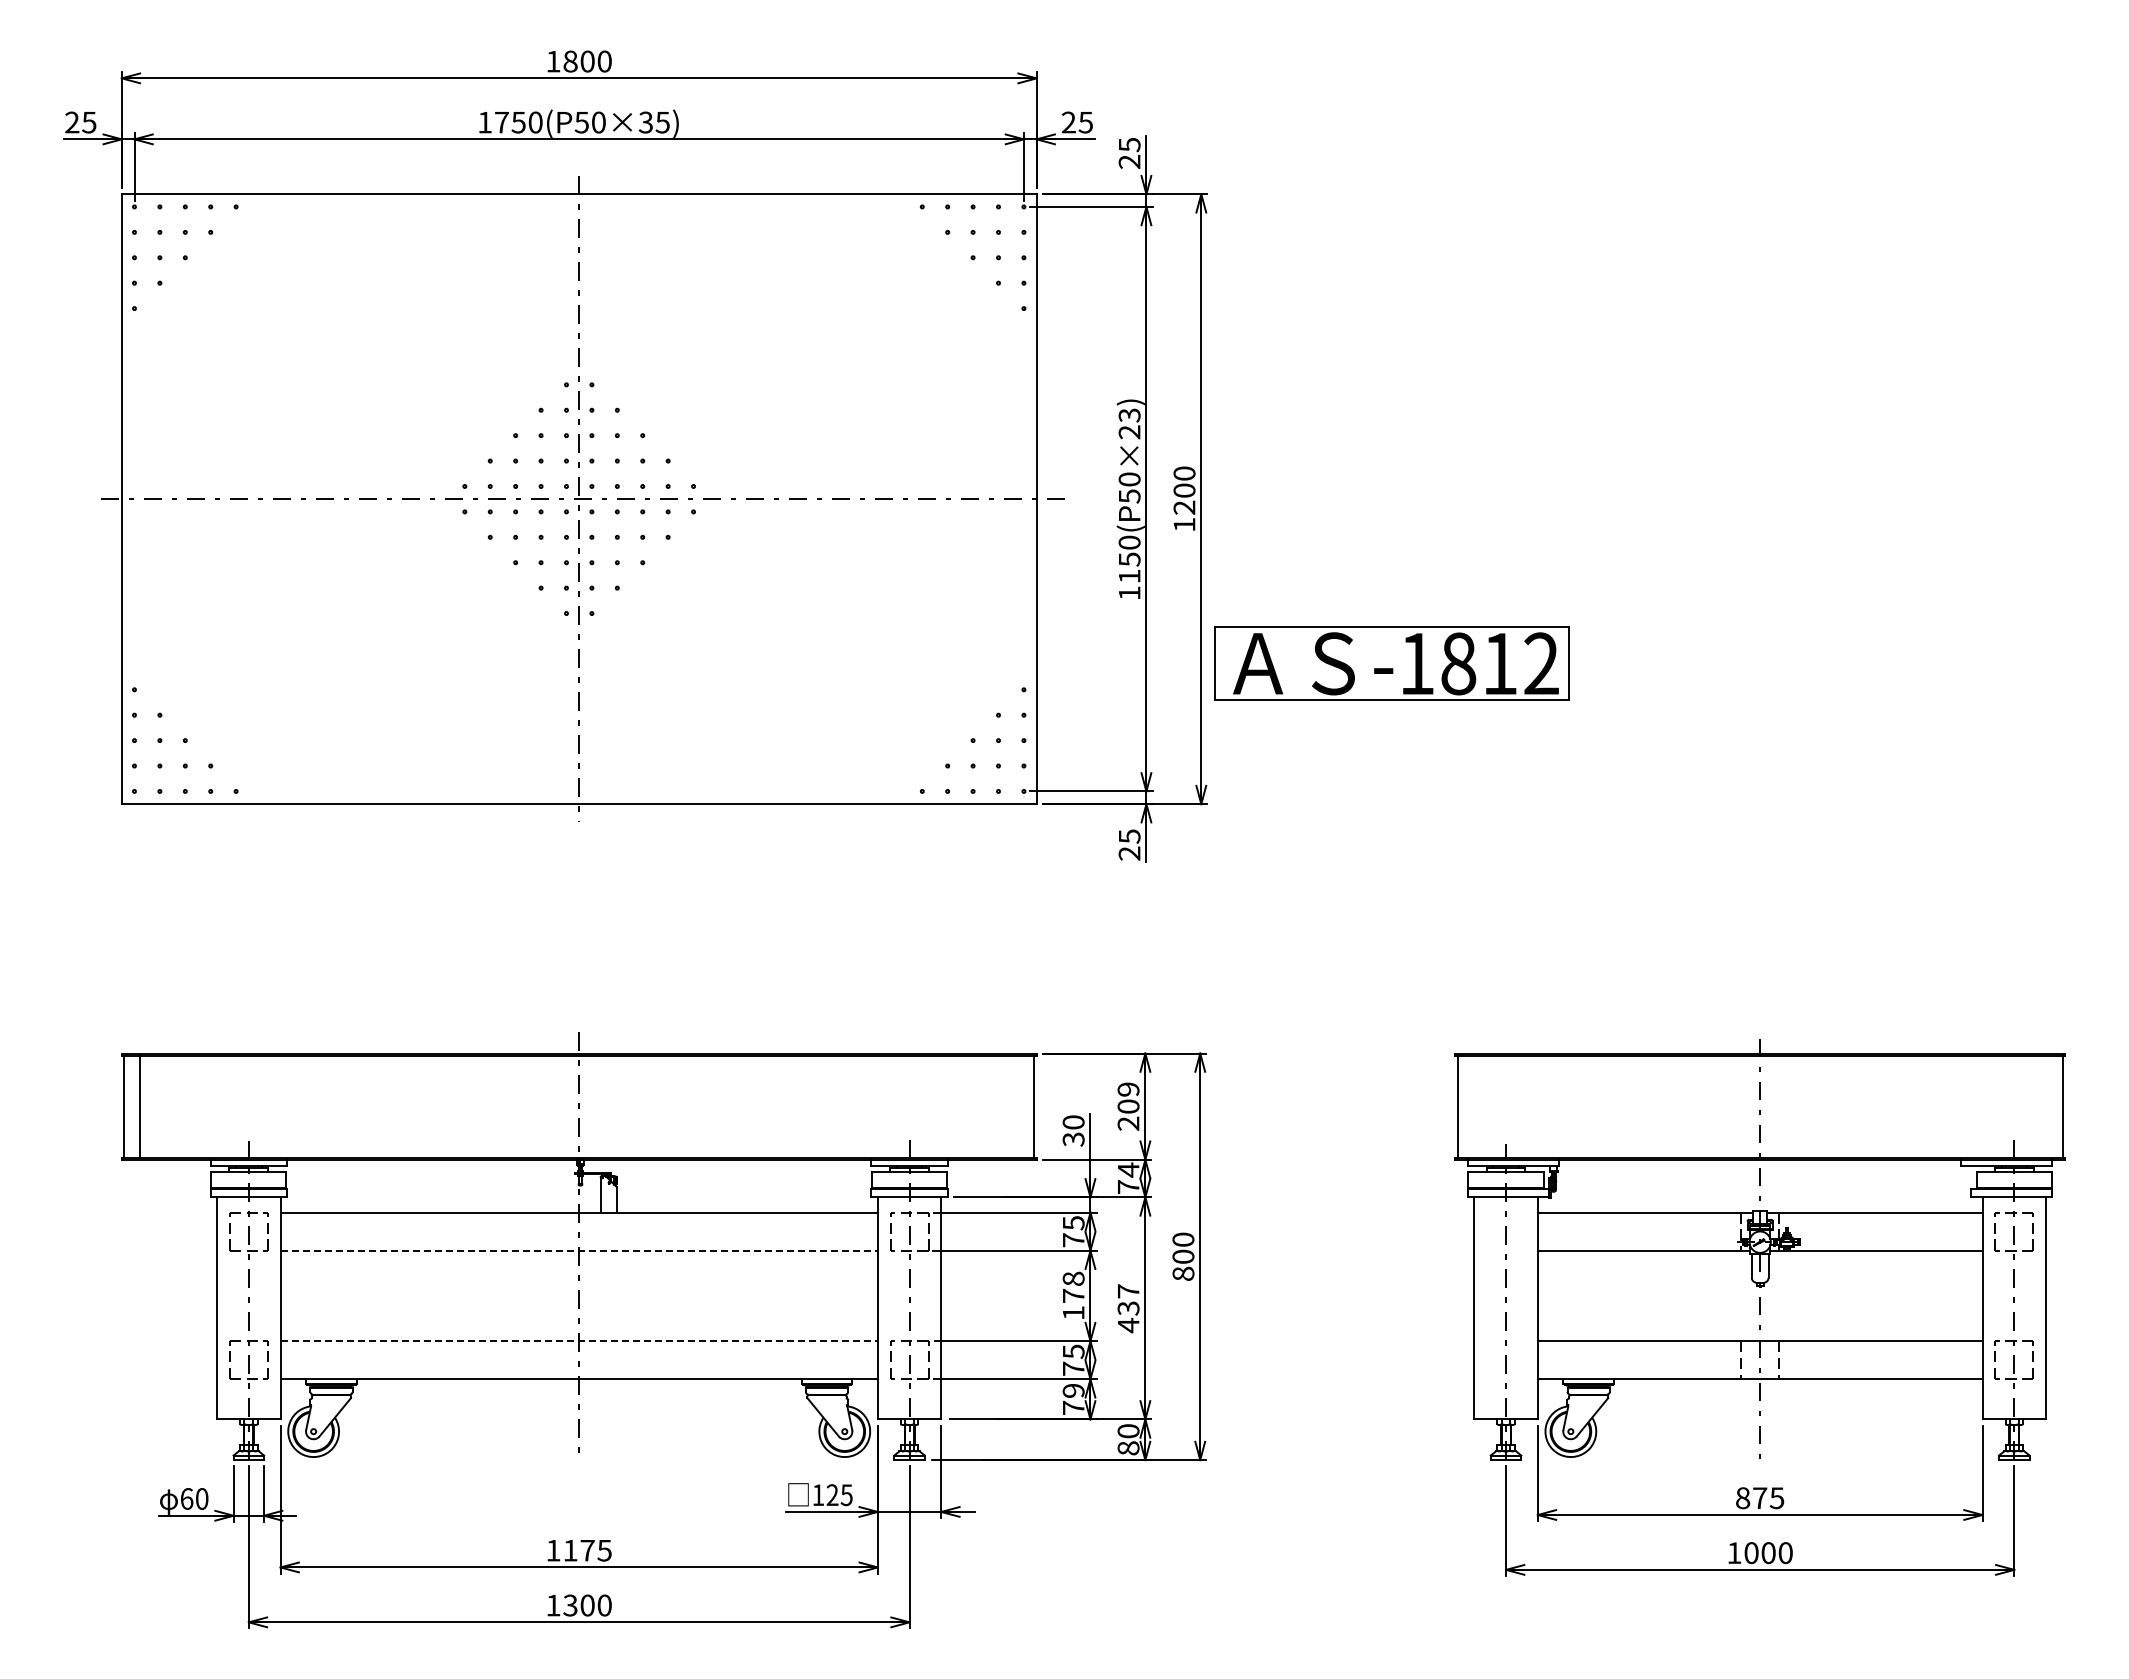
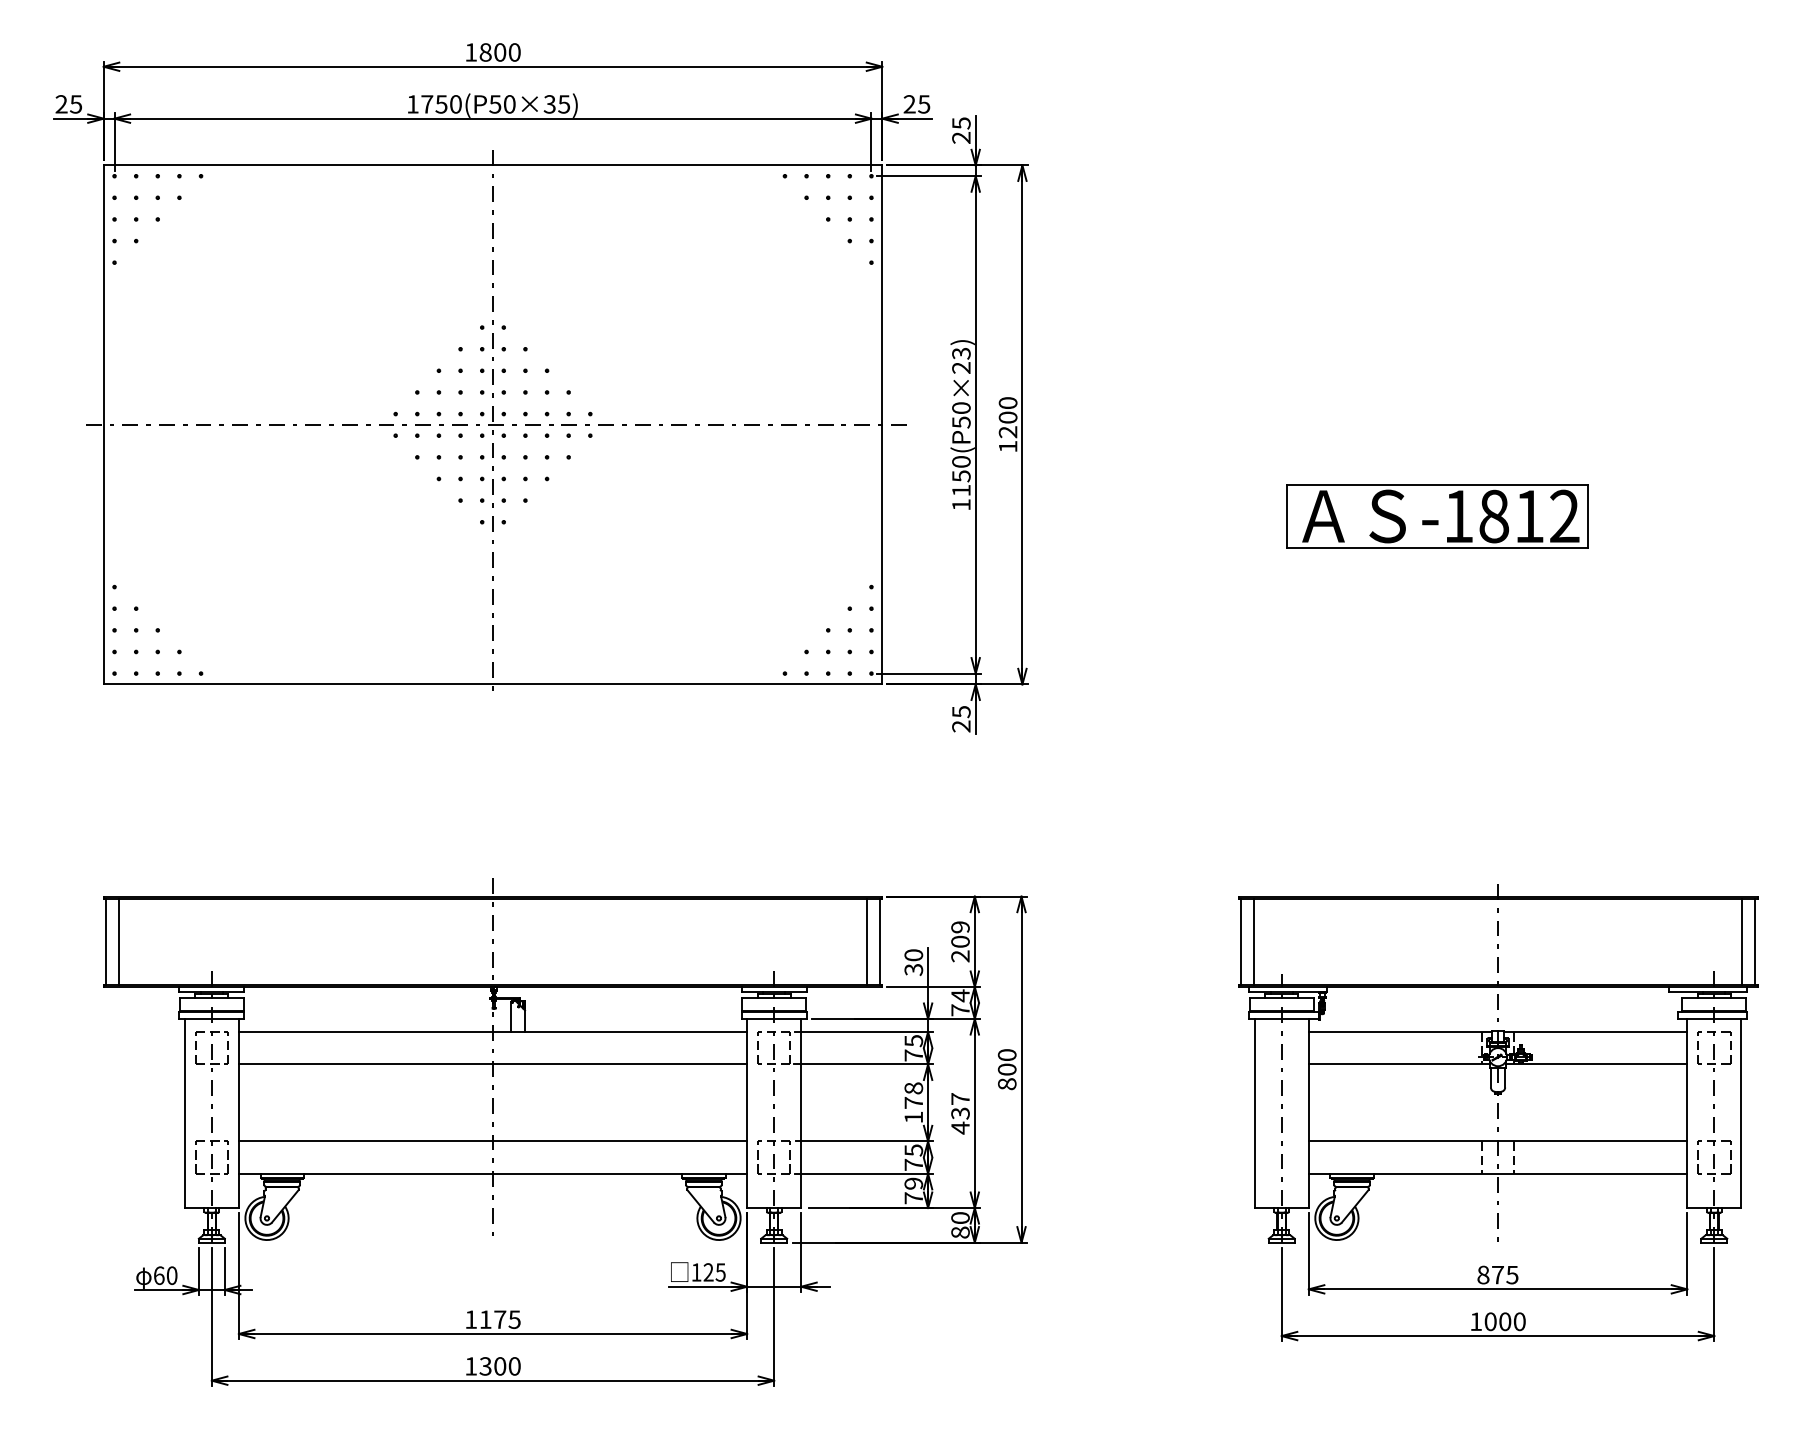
part: (1391, 663) -> (1437, 516), moved
line: (1018, 1106) -> (866, 941), added
line: (1473, 1106) -> (1254, 941), added
line: (2047, 1106) -> (1742, 941), added
line: (579, 1250) -> (493, 1064), dashed -> solid
line: (579, 1341) -> (493, 1141), dashed -> solid

